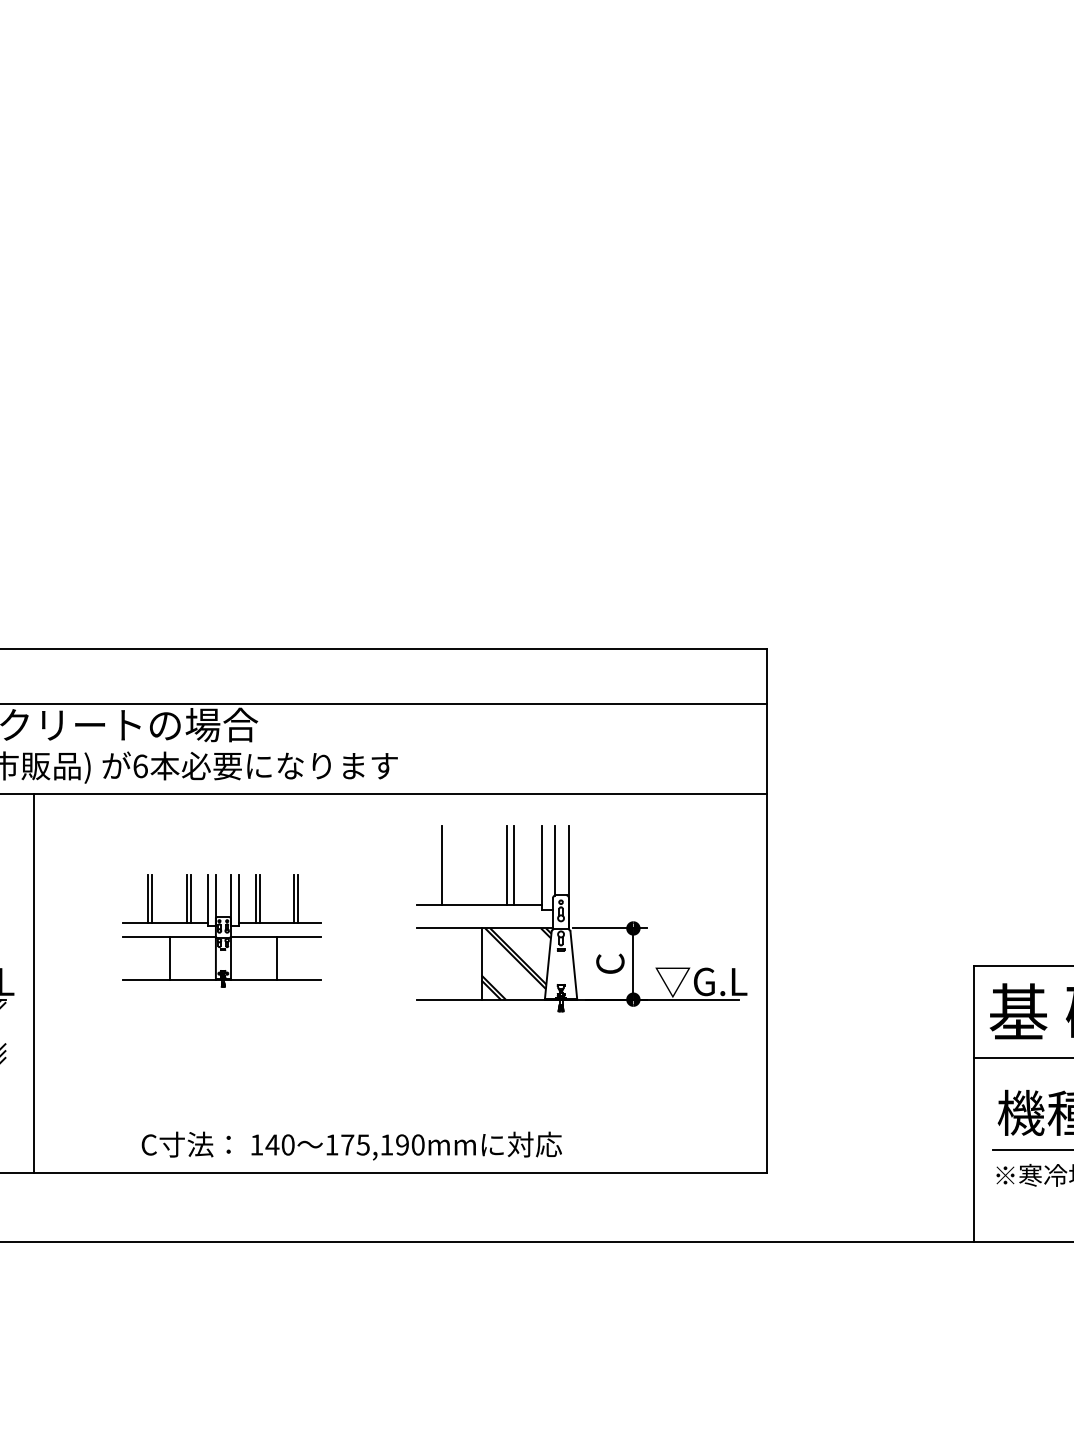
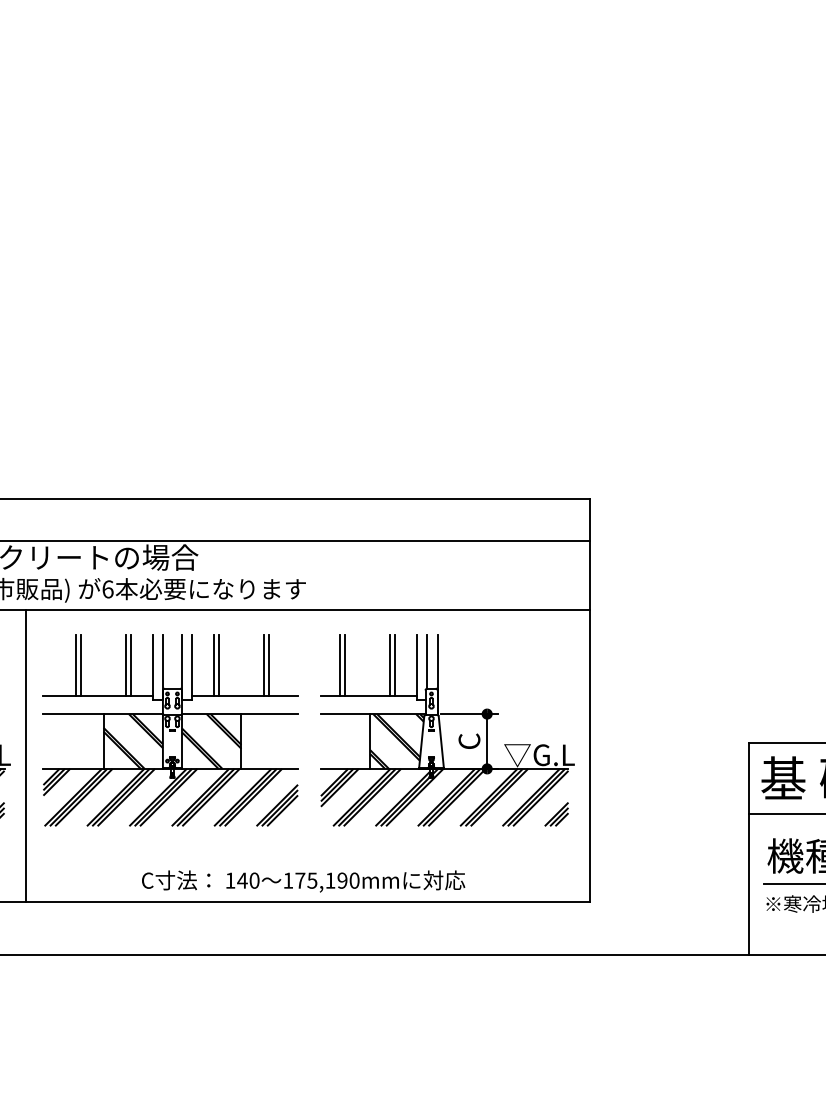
line: (449, 865) -> (345, 665), added
part: (221, 949) -> (170, 730), size x1.67
hatch: (577, 1036) -> (444, 797), added
text: (351, 1146) -> (303, 881), moved

